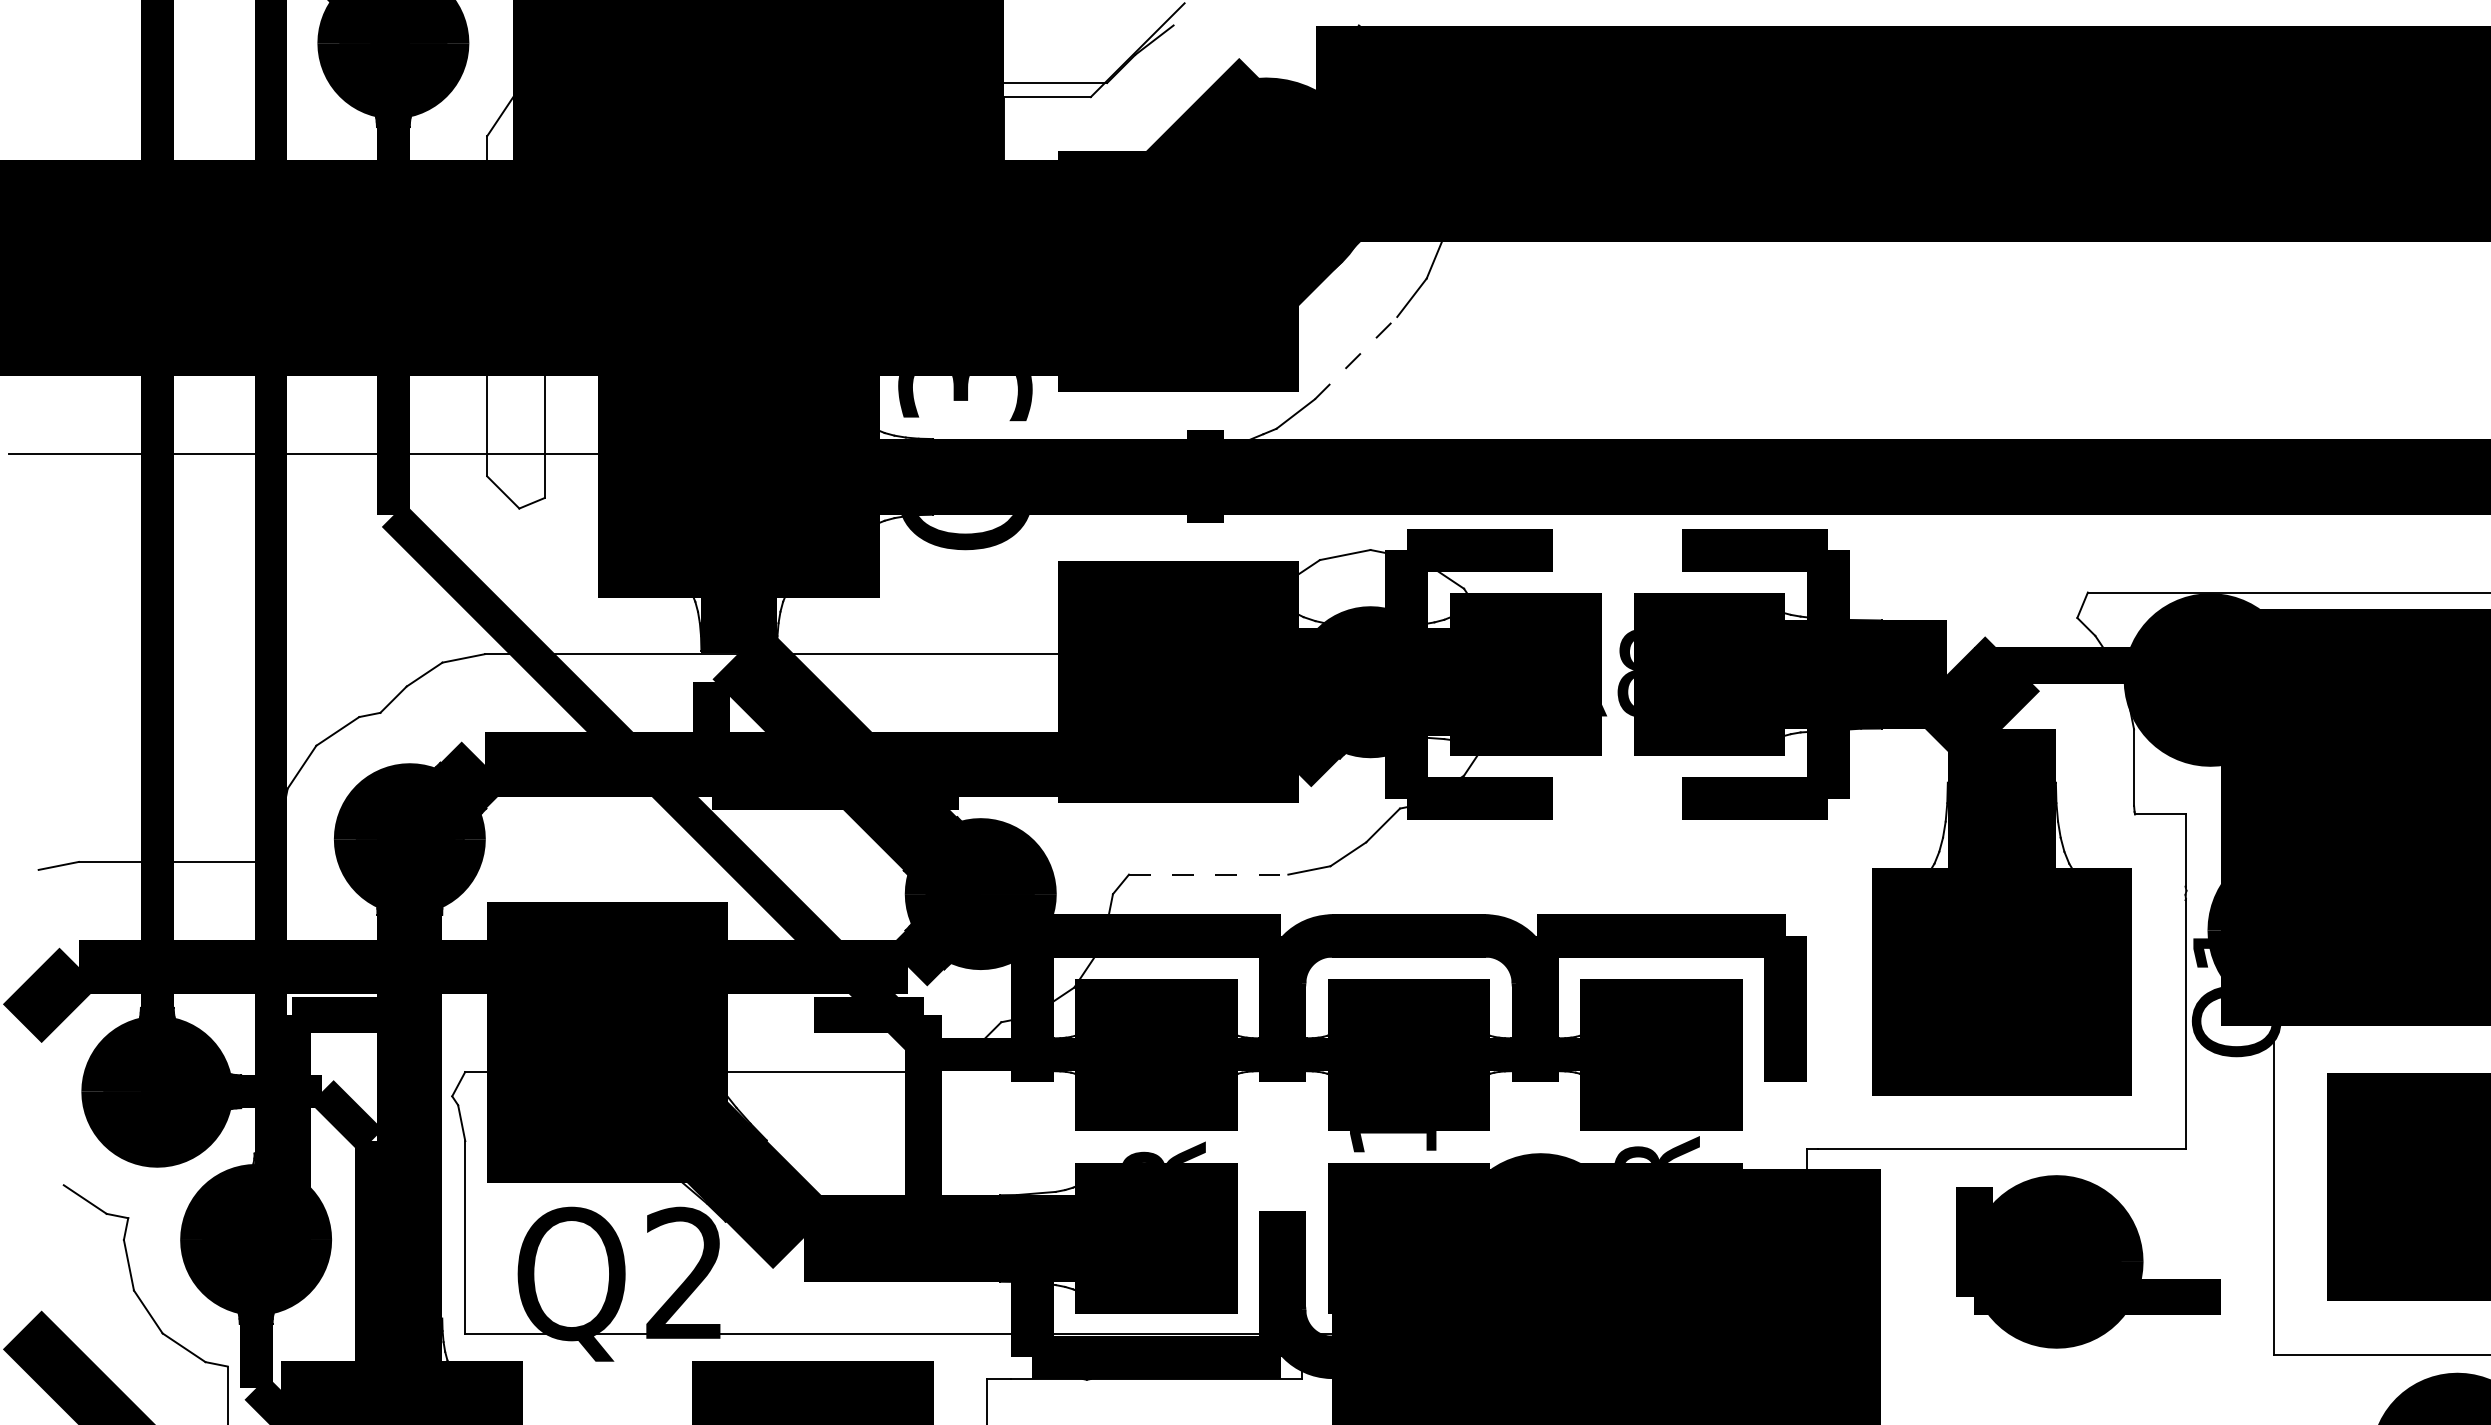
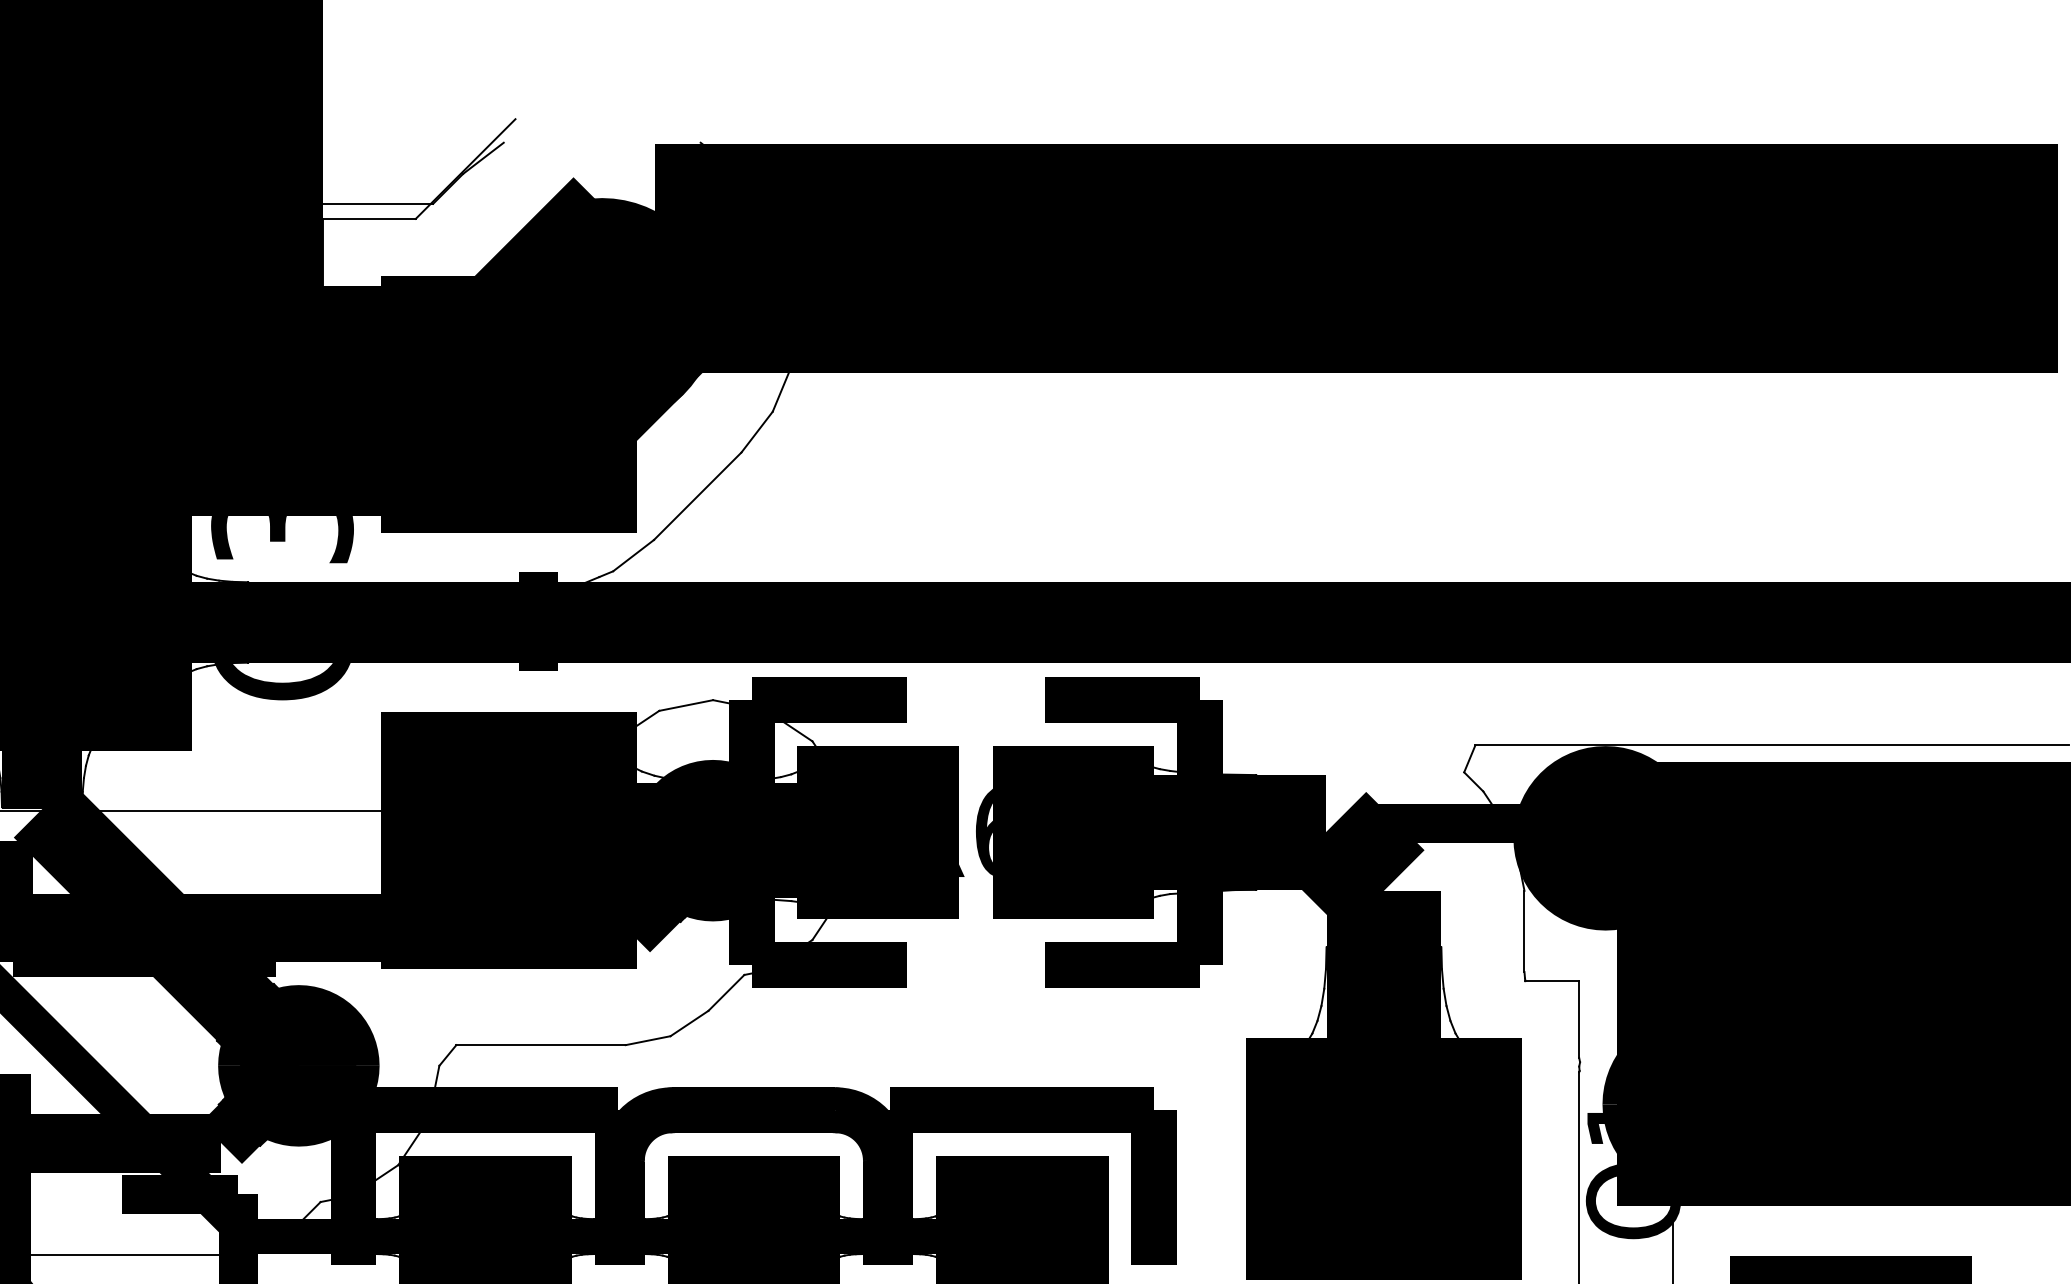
line: (1356, 357) -> (698, 495), dashed -> solid
text: (1625, 673) -> (984, 831), R8 -> R6
line: (1208, 874) -> (540, 1045), dashed -> solid

